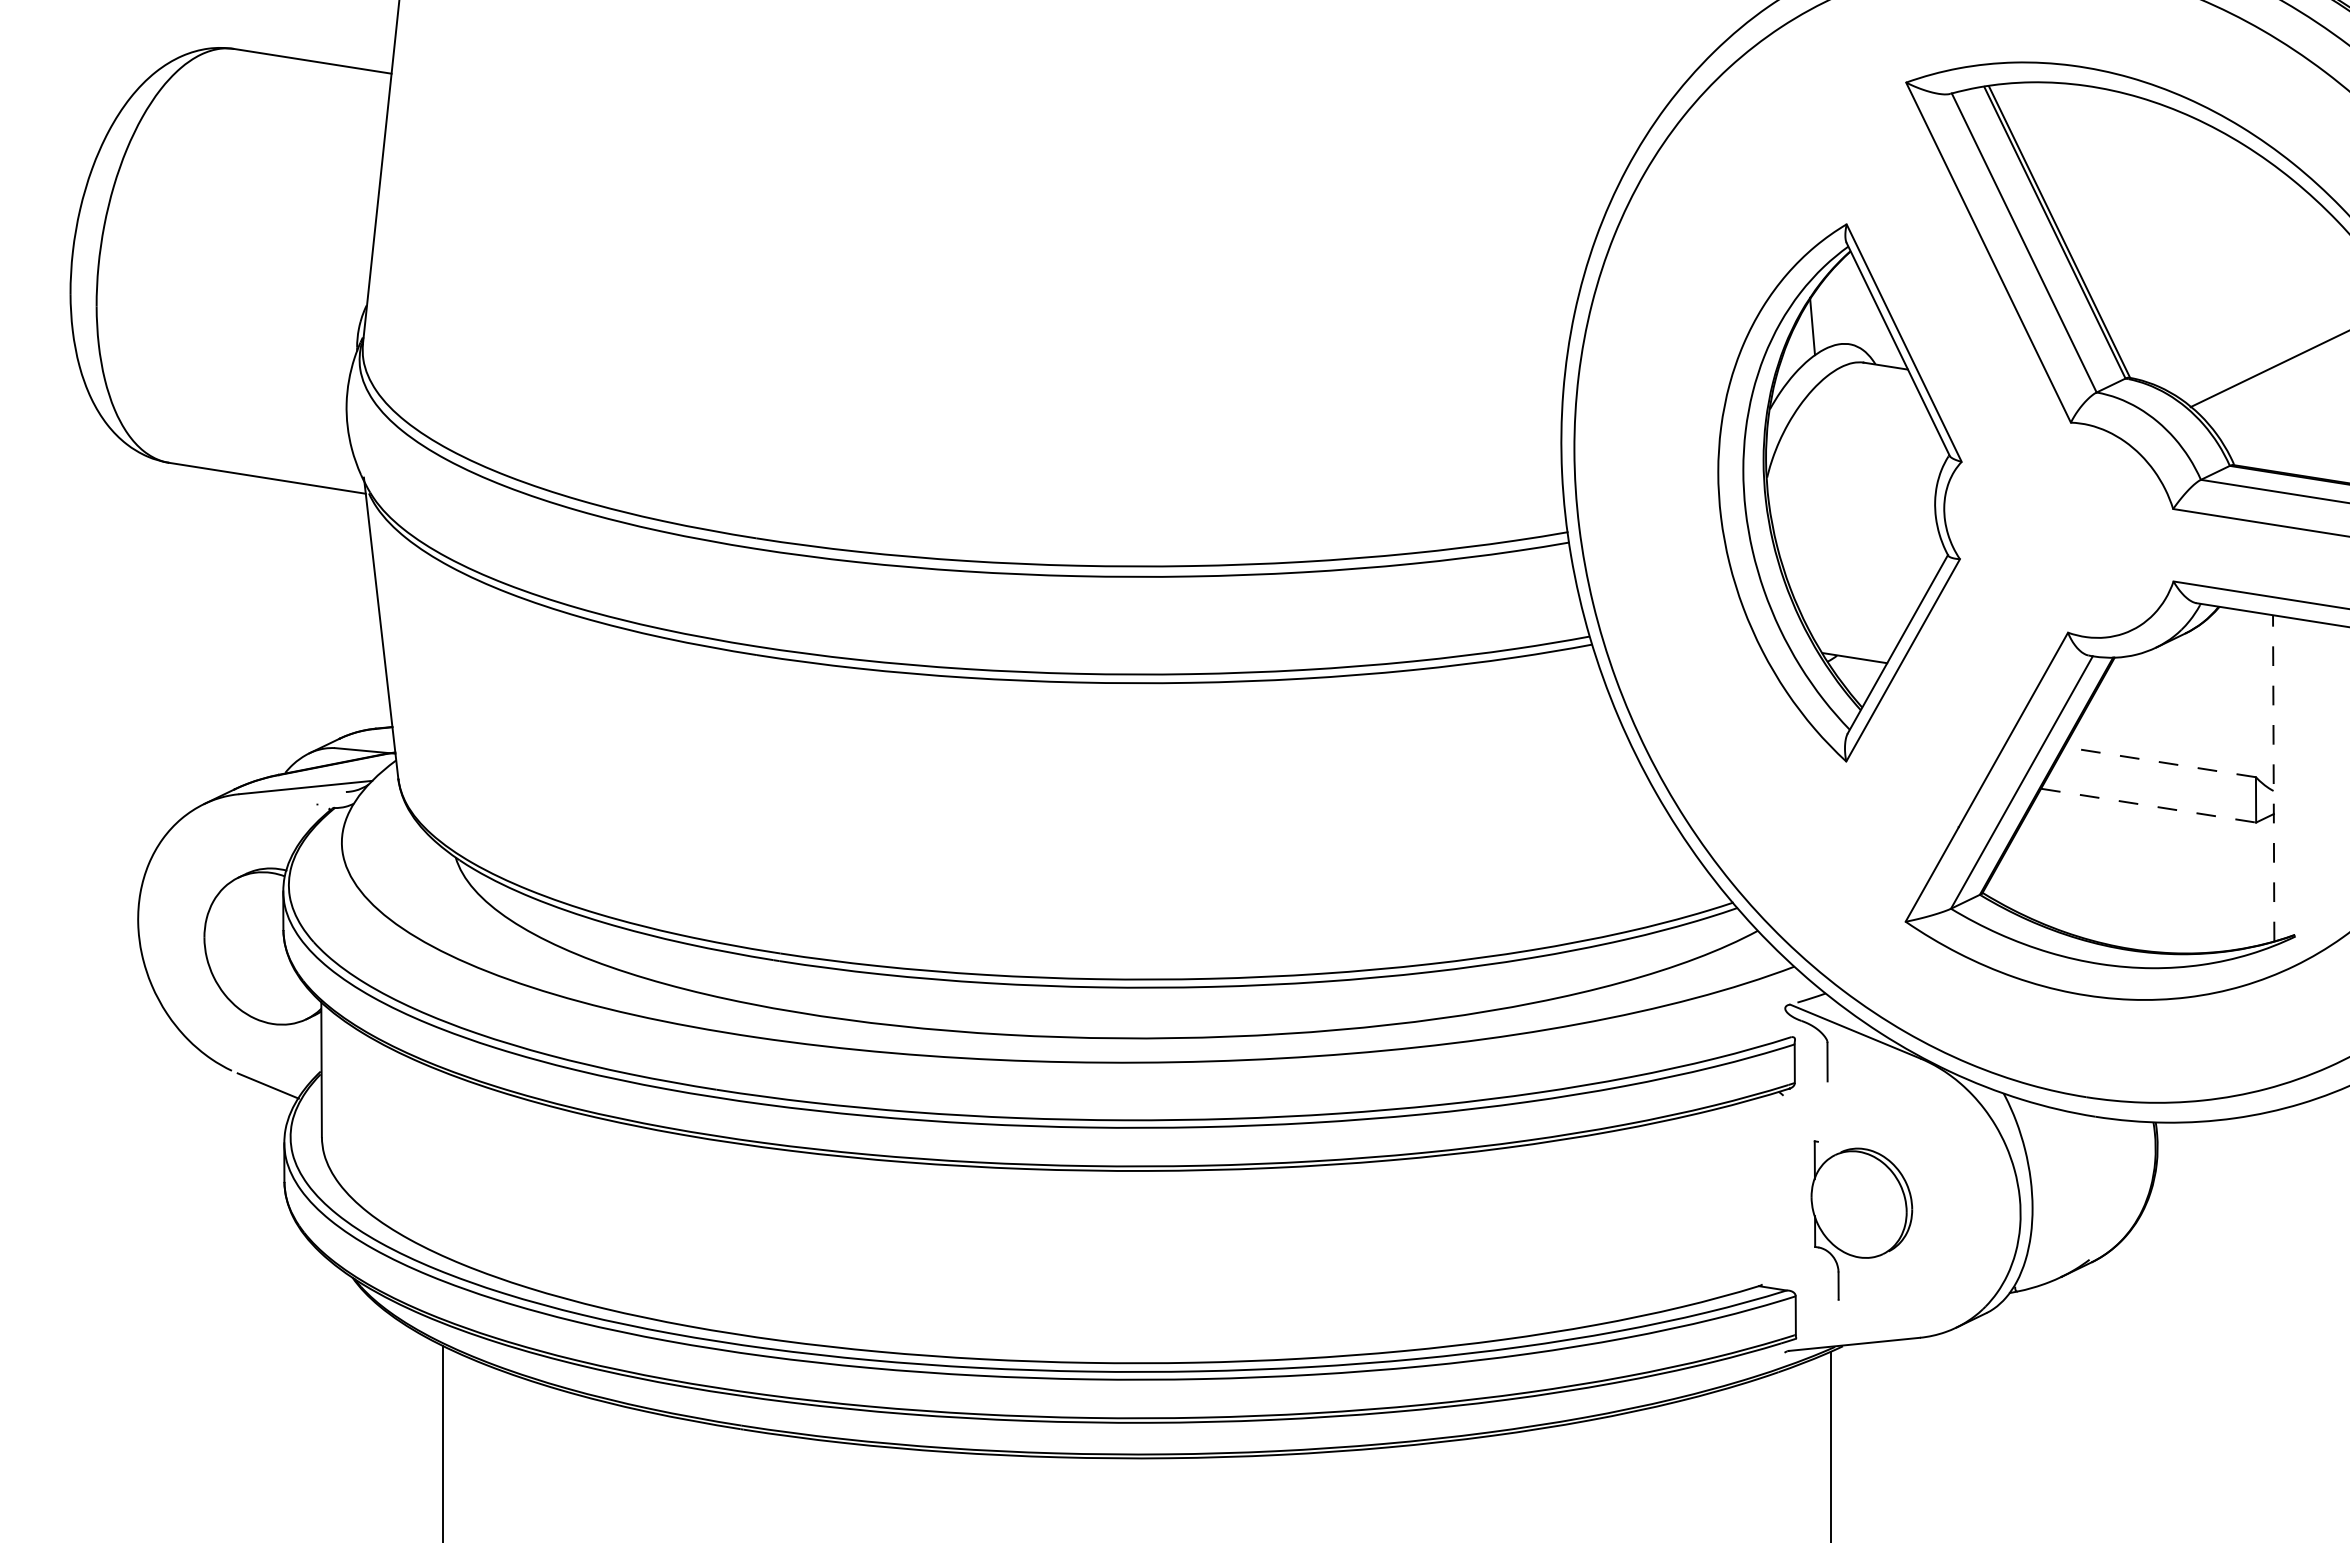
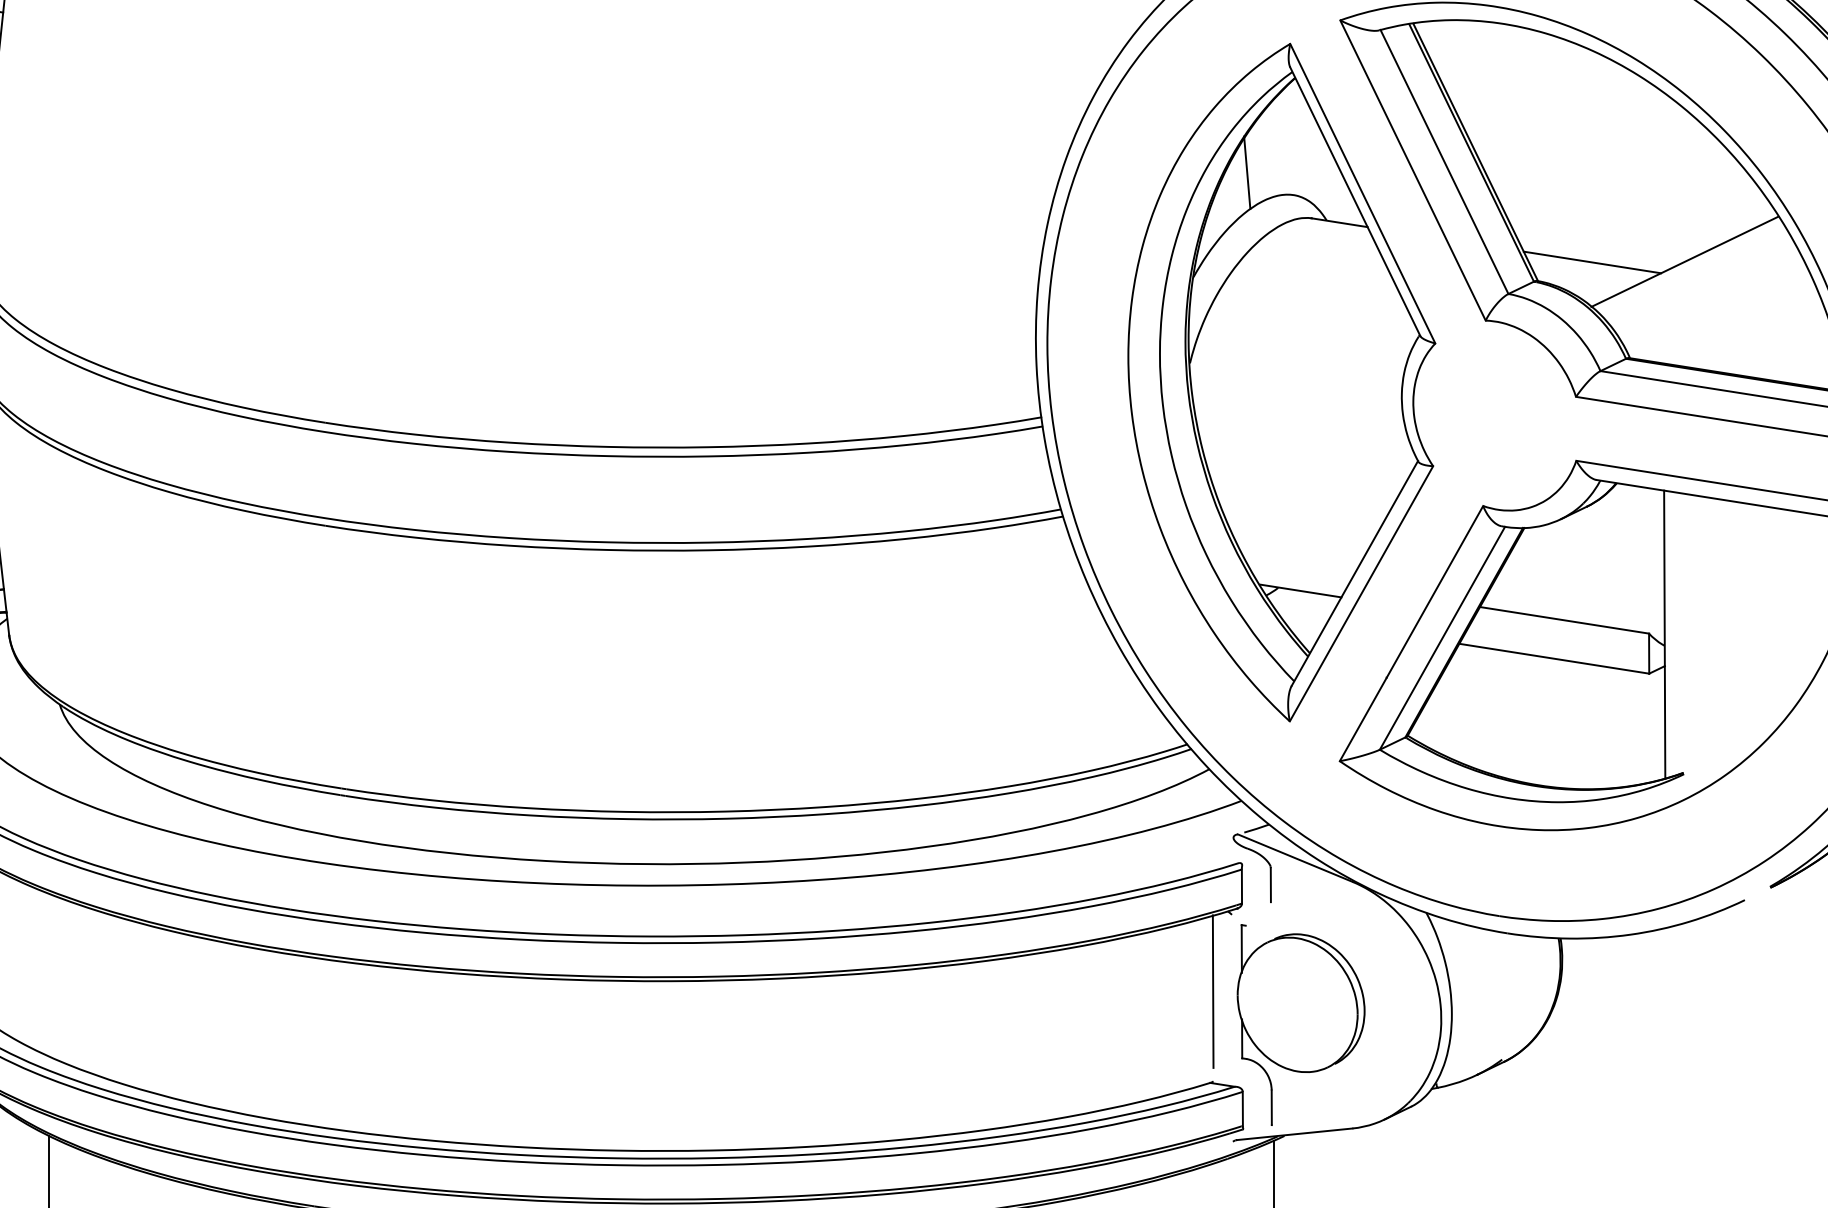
line: (2191, 356) -> (1592, 262), added
part: (1839, 492) -> (1281, 382), size x1.43
line: (2160, 762) -> (1564, 620), dashed -> solid
line: (2273, 777) -> (1664, 633), dashed -> solid
line: (2148, 805) -> (1554, 658), dashed -> solid
line: (1761, 1182) -> (1212, 991), added
part: (1861, 1220) -> (1300, 1024), size x1.43

